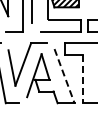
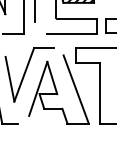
line: (64, 76) -> (76, 89), dashed -> solid
line: (83, 79) -> (100, 93), dashed -> solid

